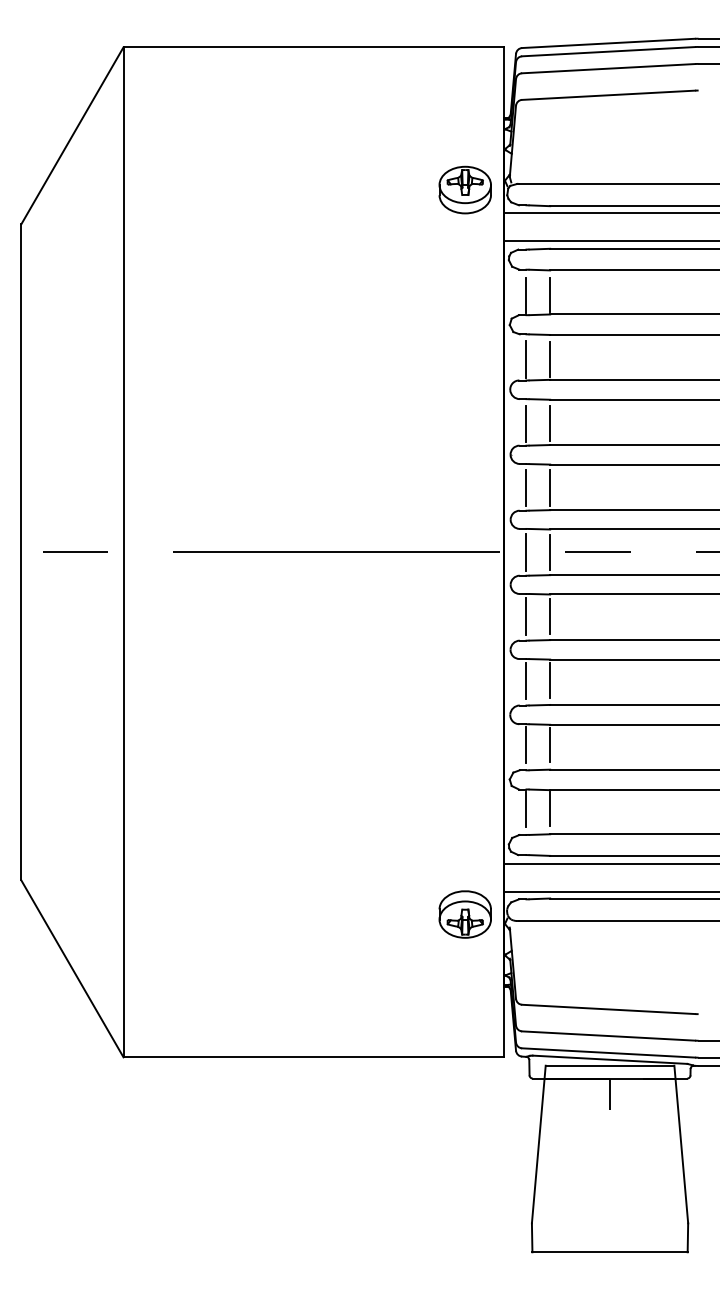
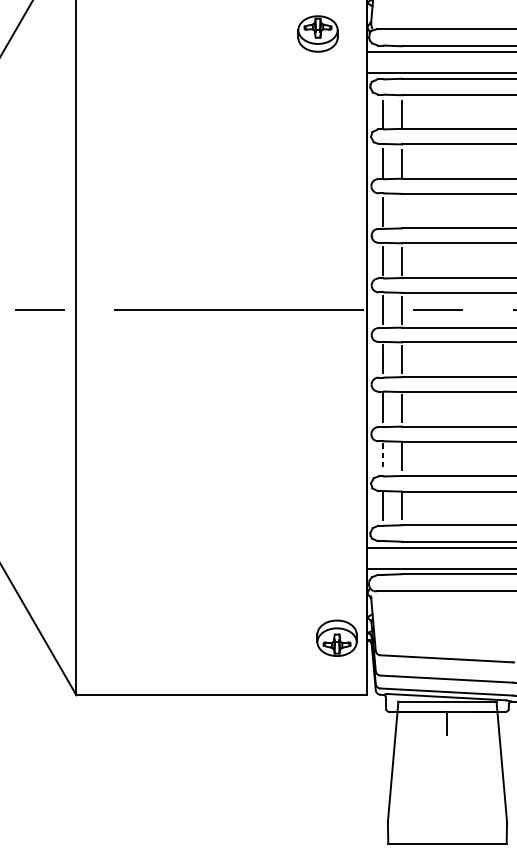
part: (464, 189) -> (317, 33), moved
line: (549, 423) -> (401, 211), removed
line: (525, 745) -> (383, 457), solid -> dashed
part: (464, 914) -> (336, 638), moved

